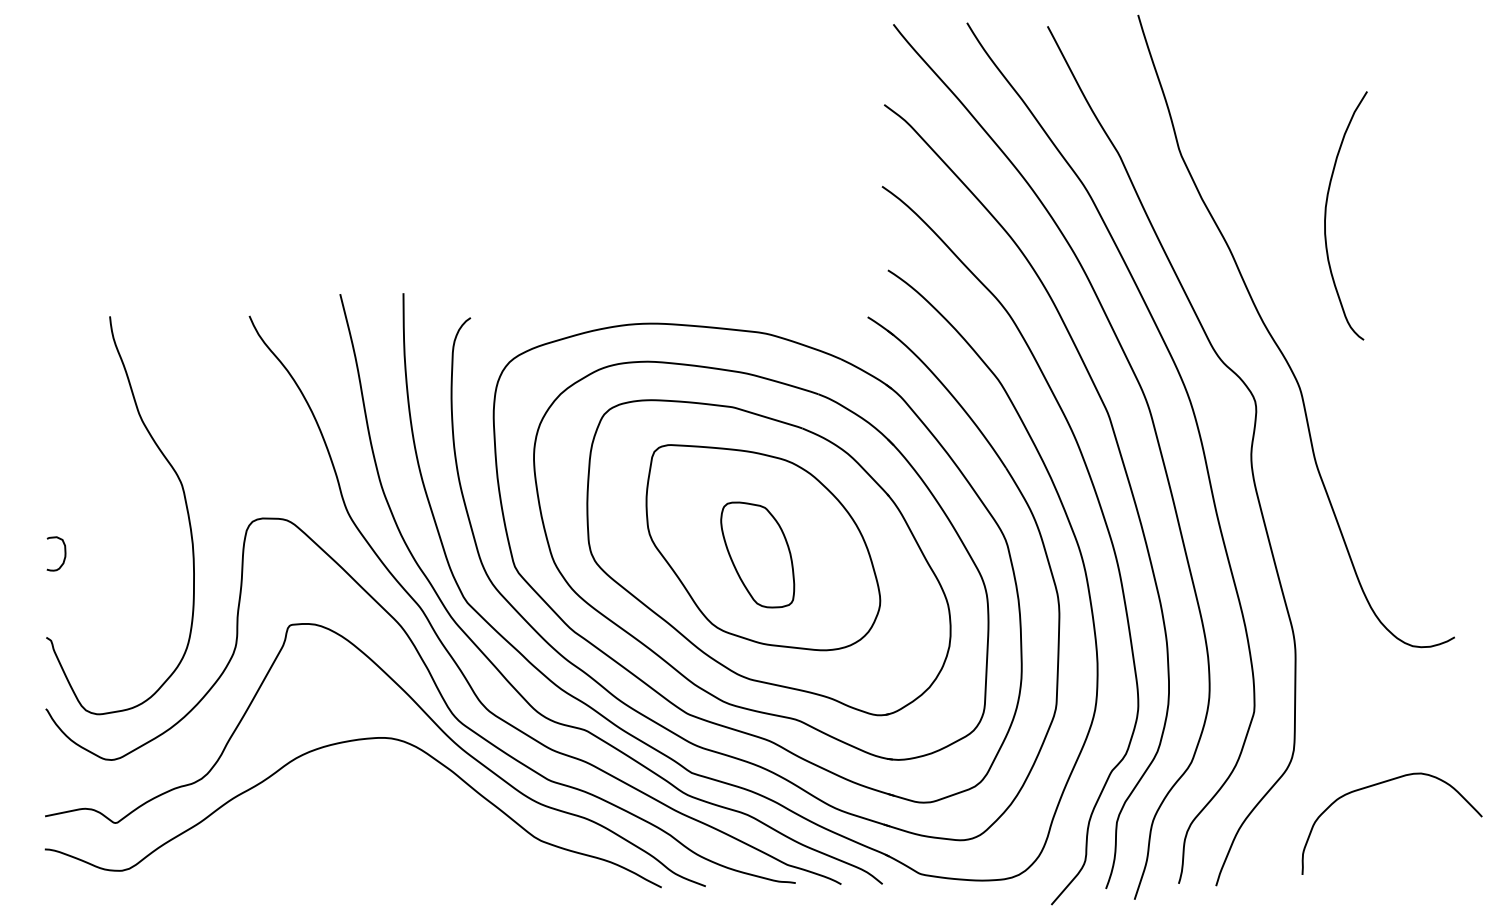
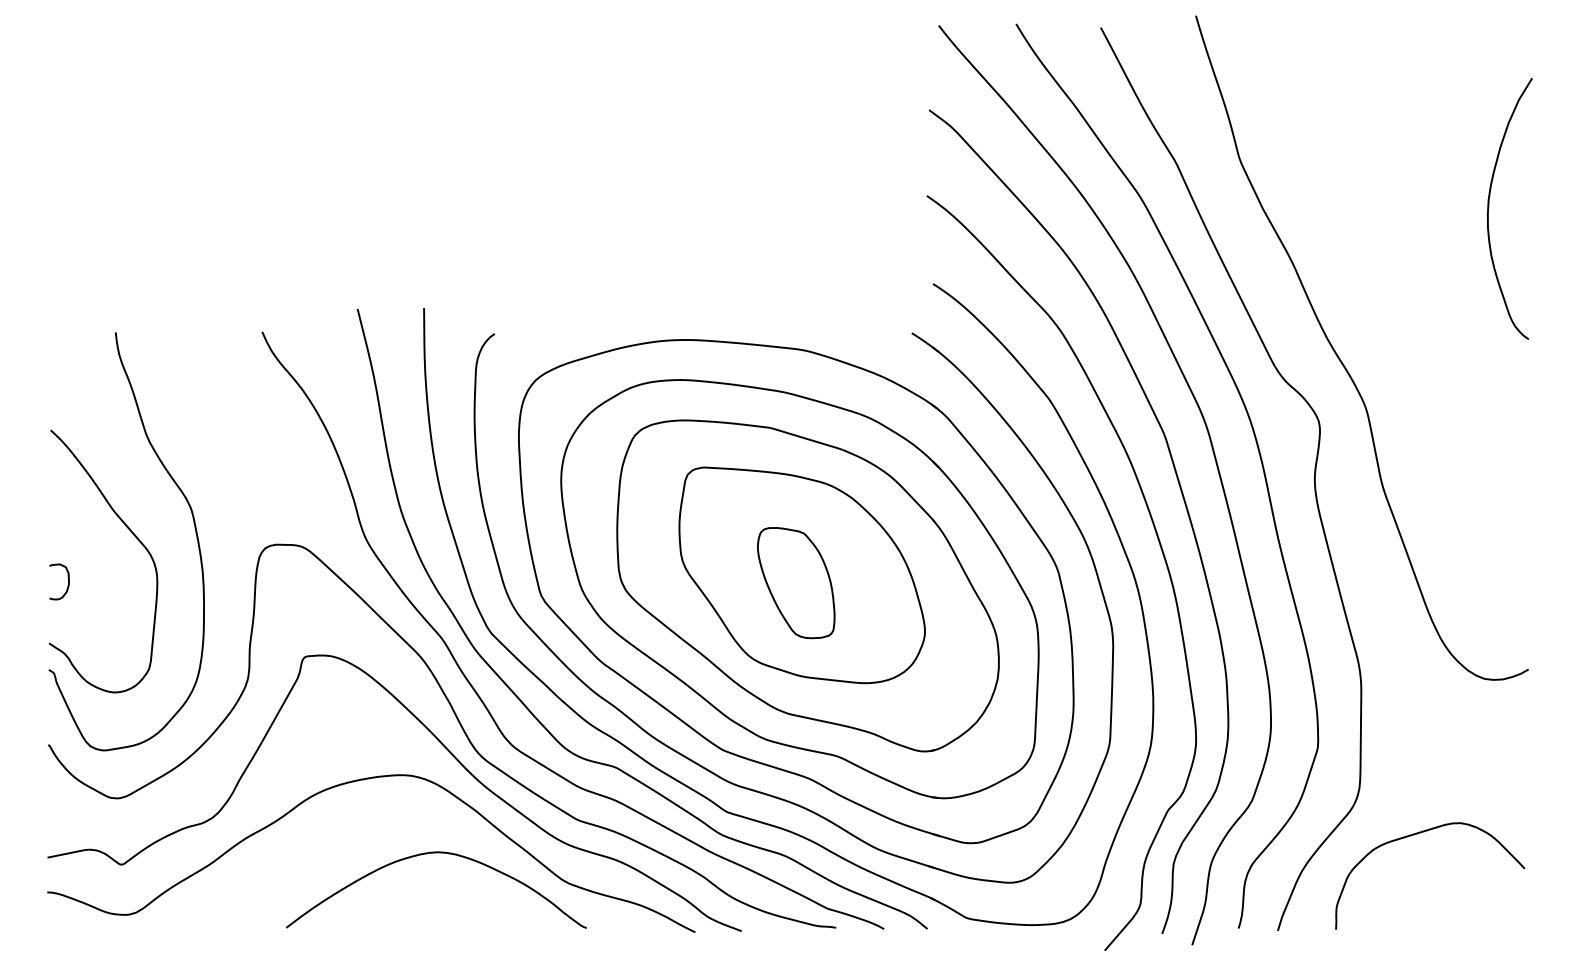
curve: (1326, 215) -> (1489, 208), moved
curve: (125, 508) -> (132, 534), added
curve: (1383, 783) -> (1421, 833), moved
curve: (415, 812) -> (436, 853), added

